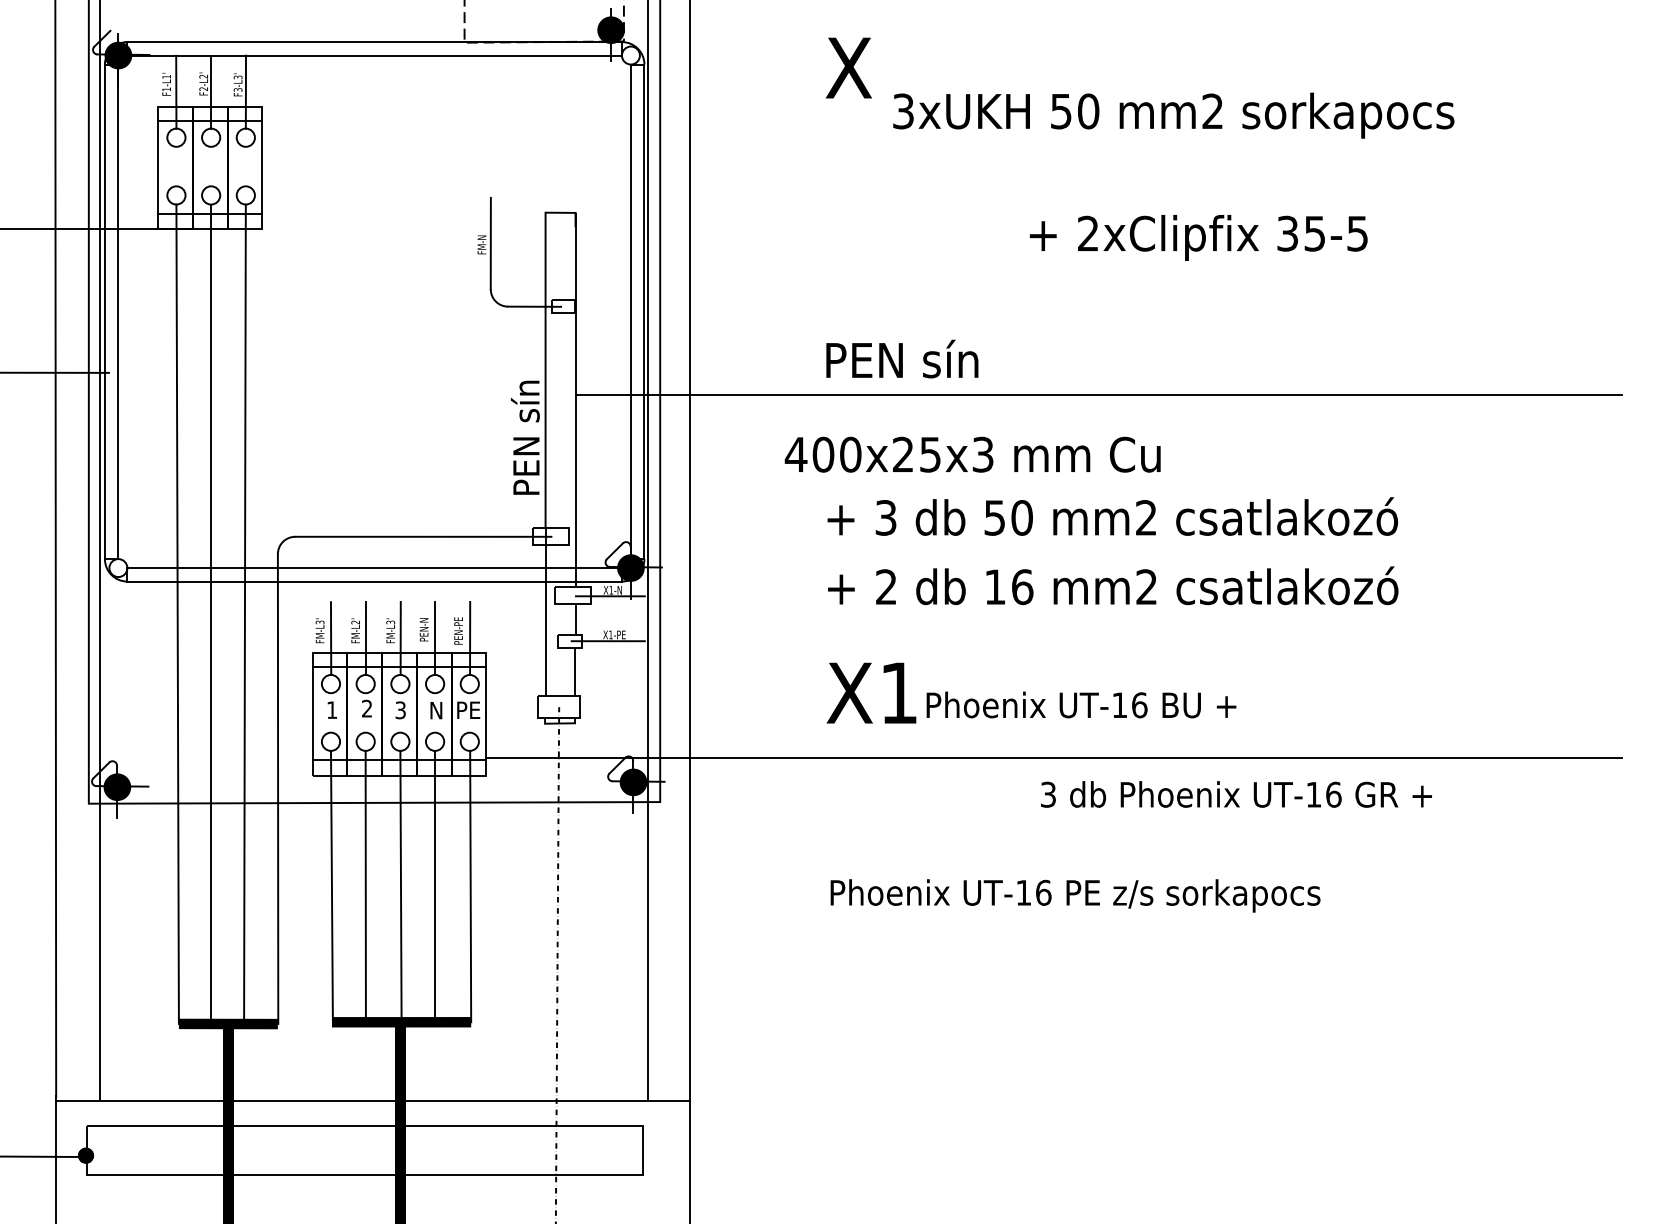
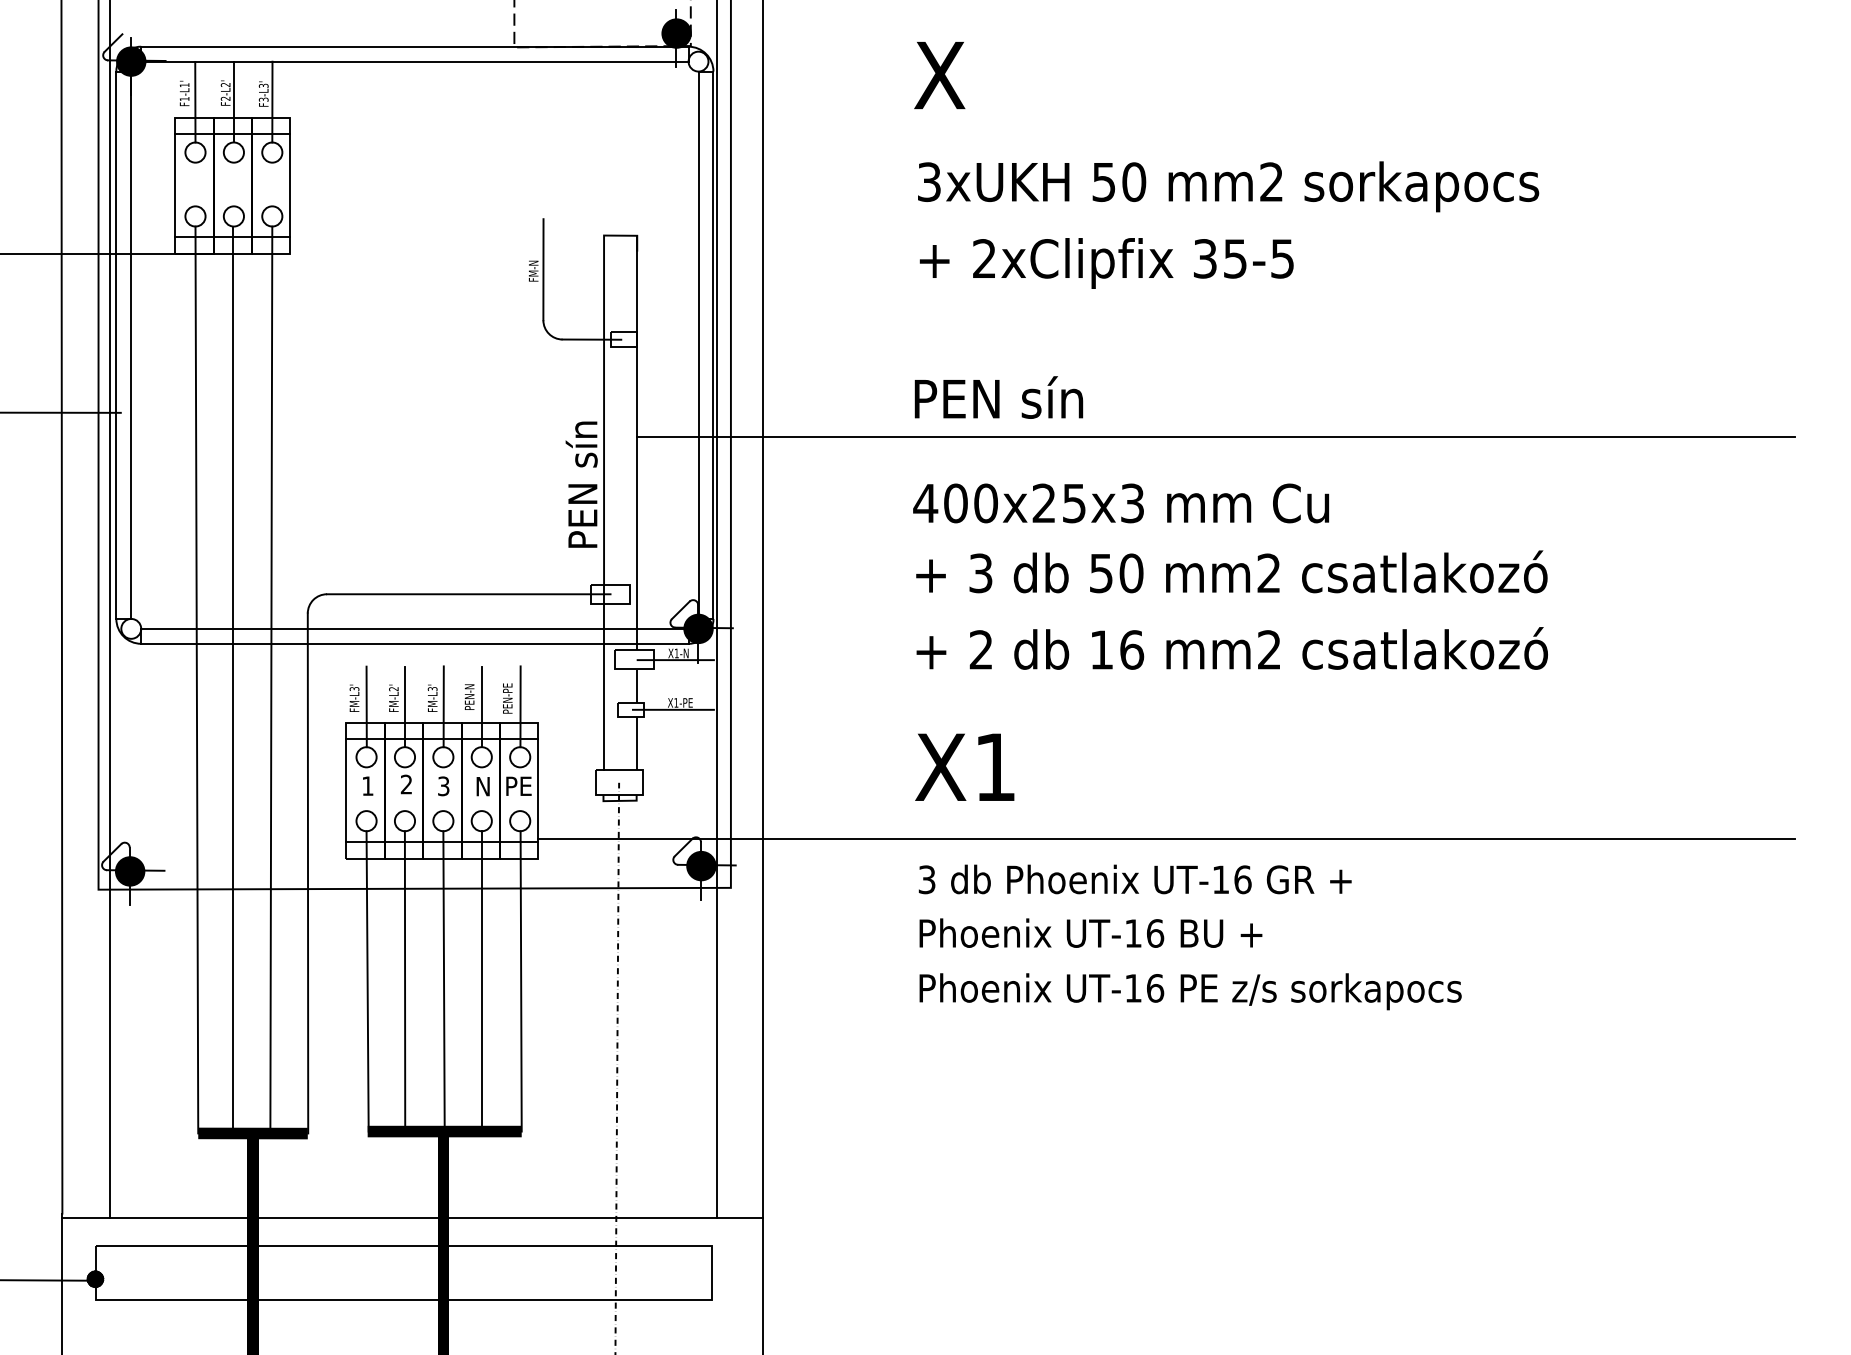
text: (1173, 115) -> (1228, 186), moved
text: (1198, 237) -> (1106, 263), moved
text: (972, 454) -> (1120, 503), moved
text: (1081, 704) -> (1090, 932), moved
text: (1236, 794) -> (1135, 879), moved

